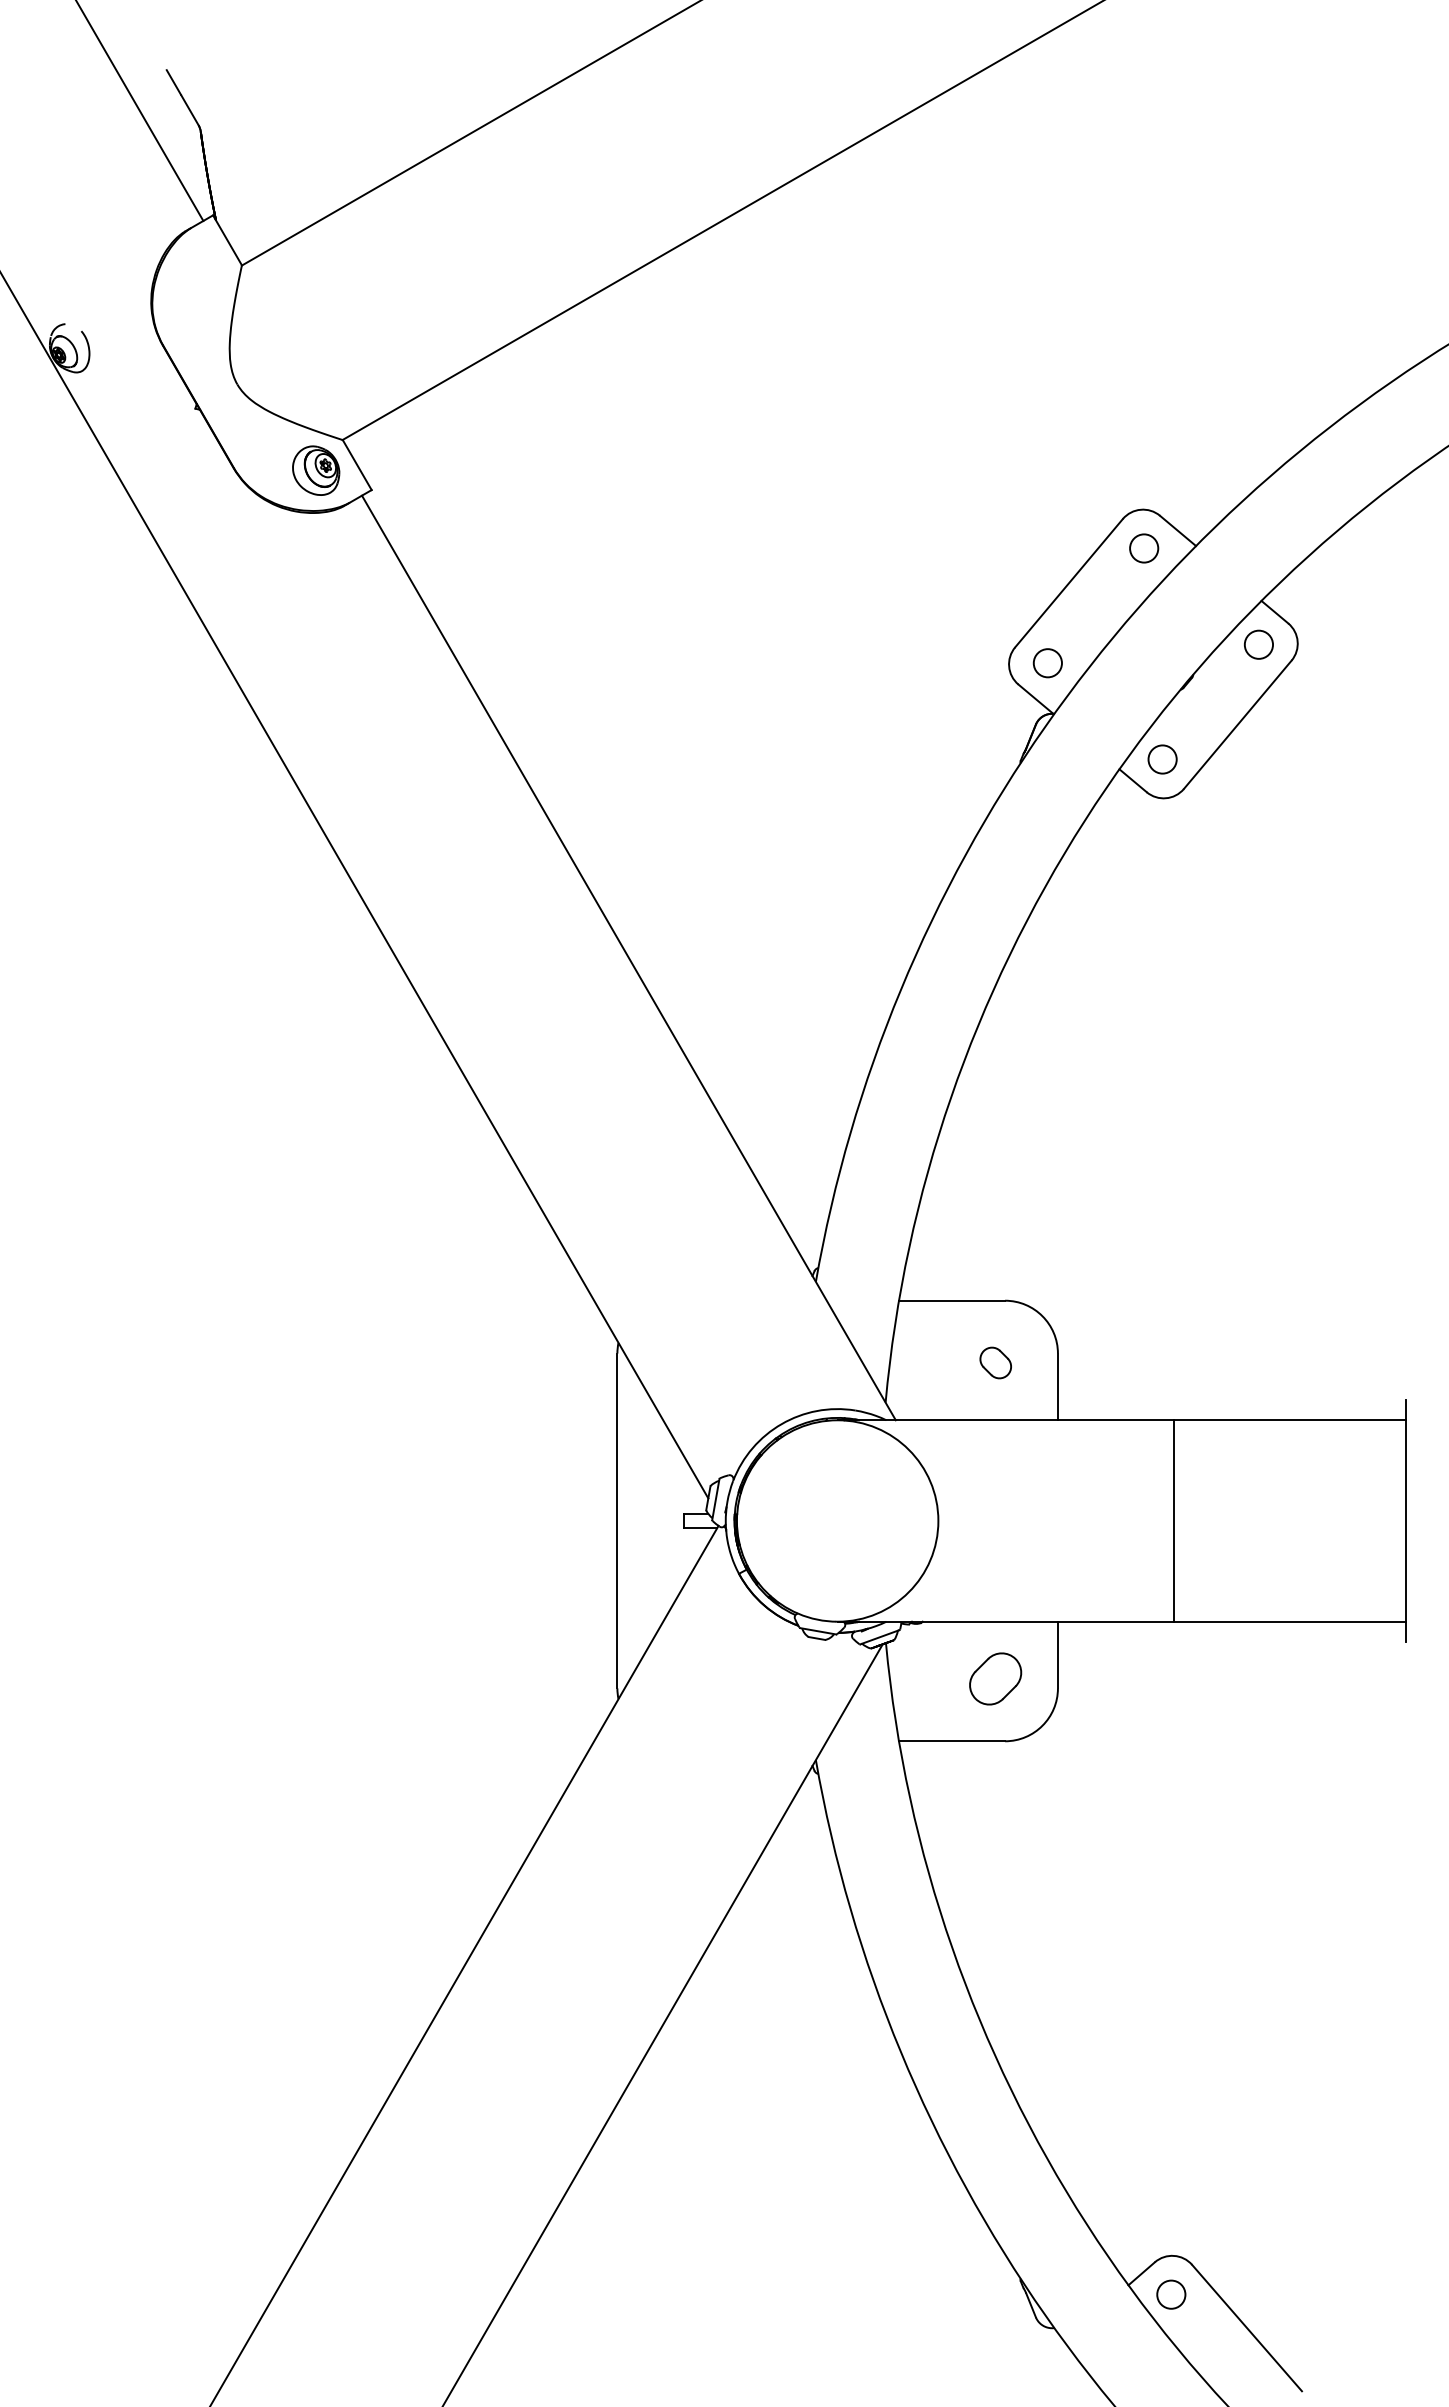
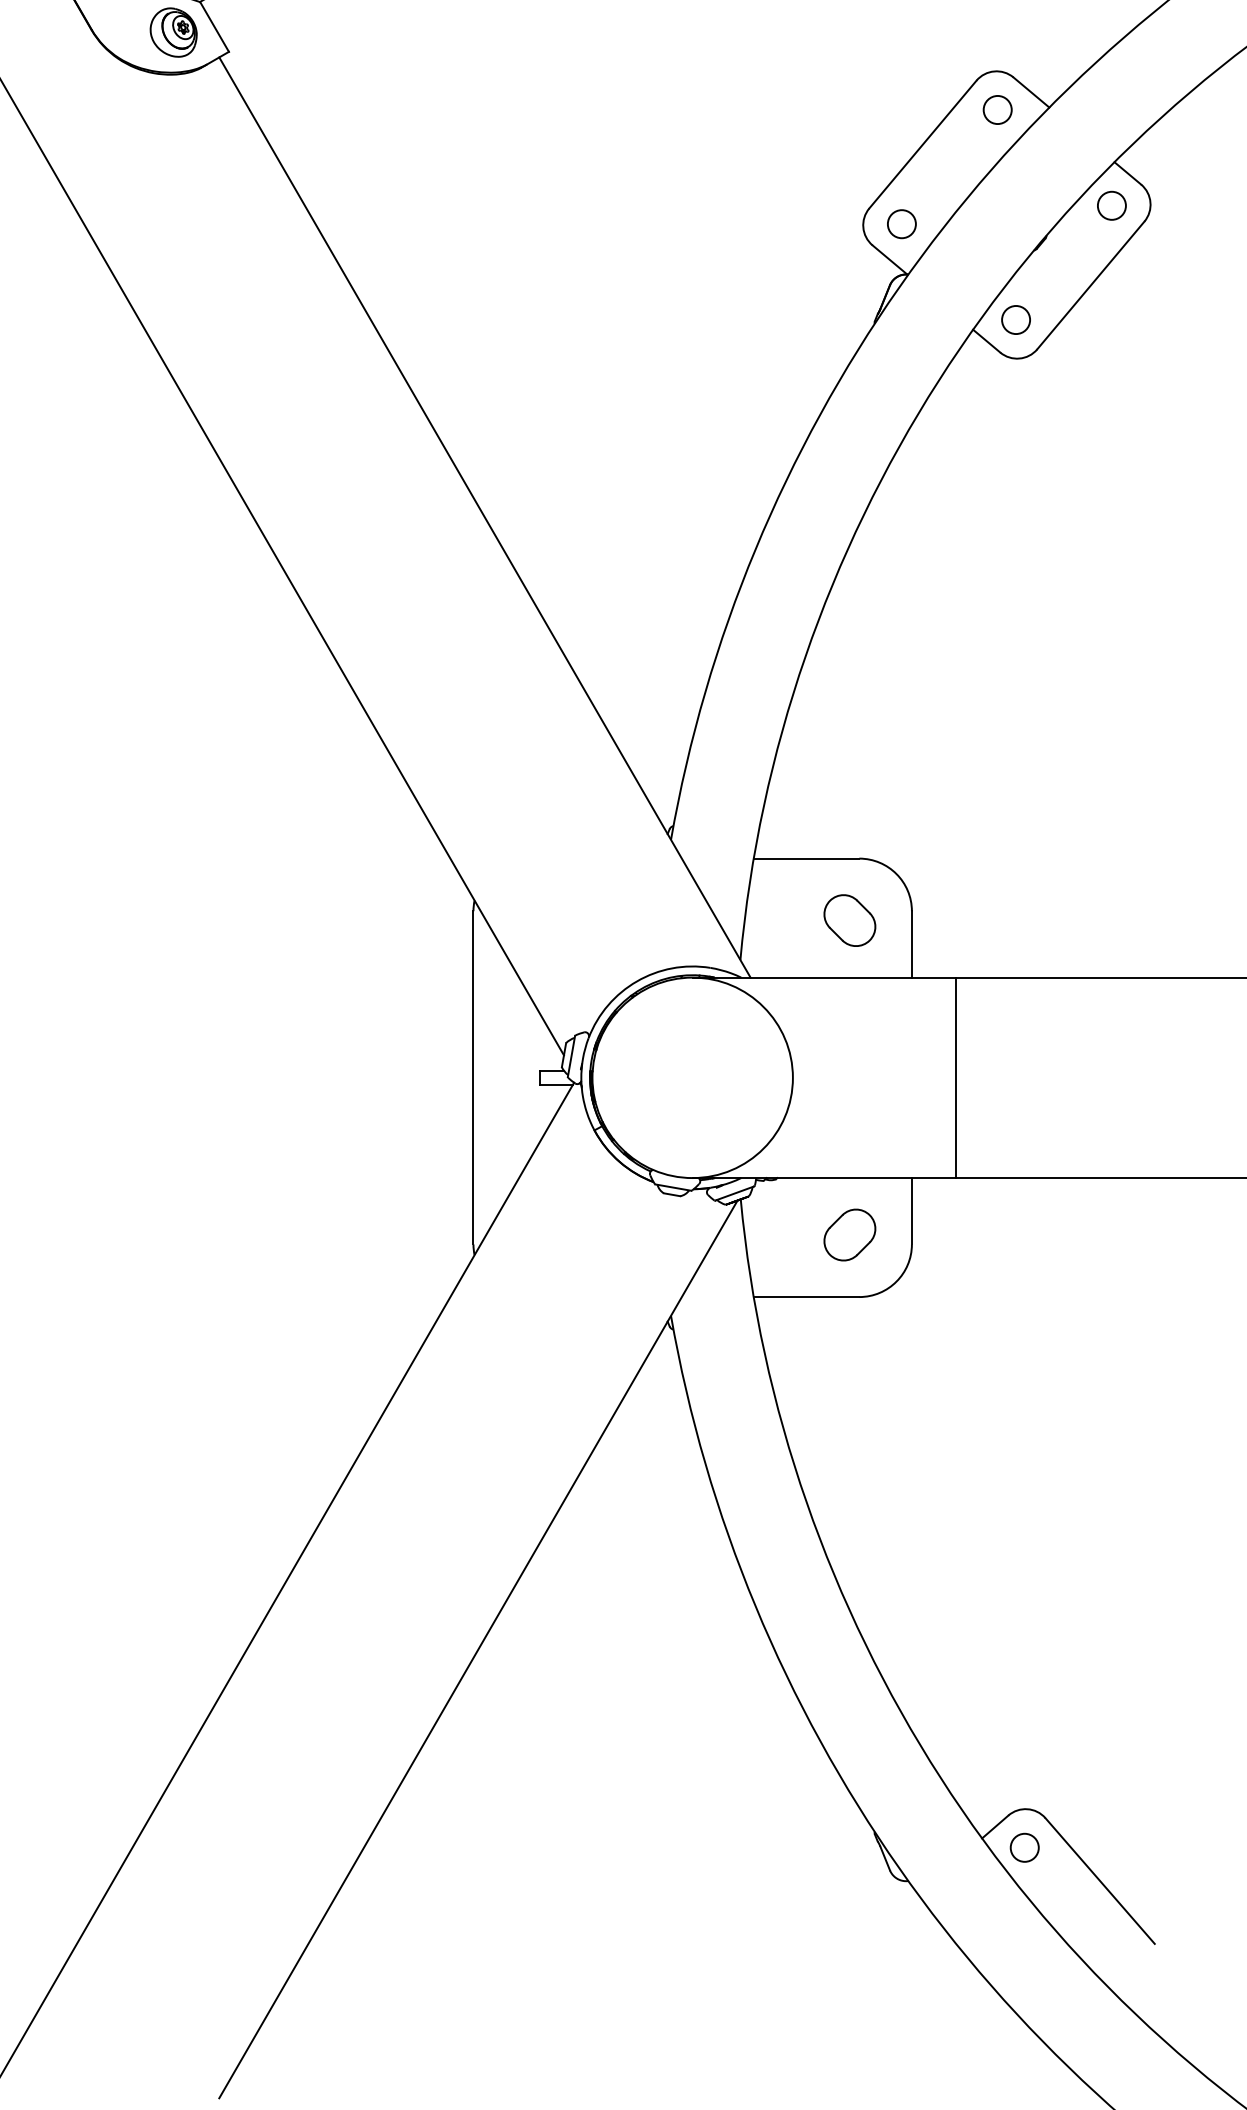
part: (995, 1362) -> (849, 920), size x1.67
line: (1174, 1520) -> (956, 1077), moved

